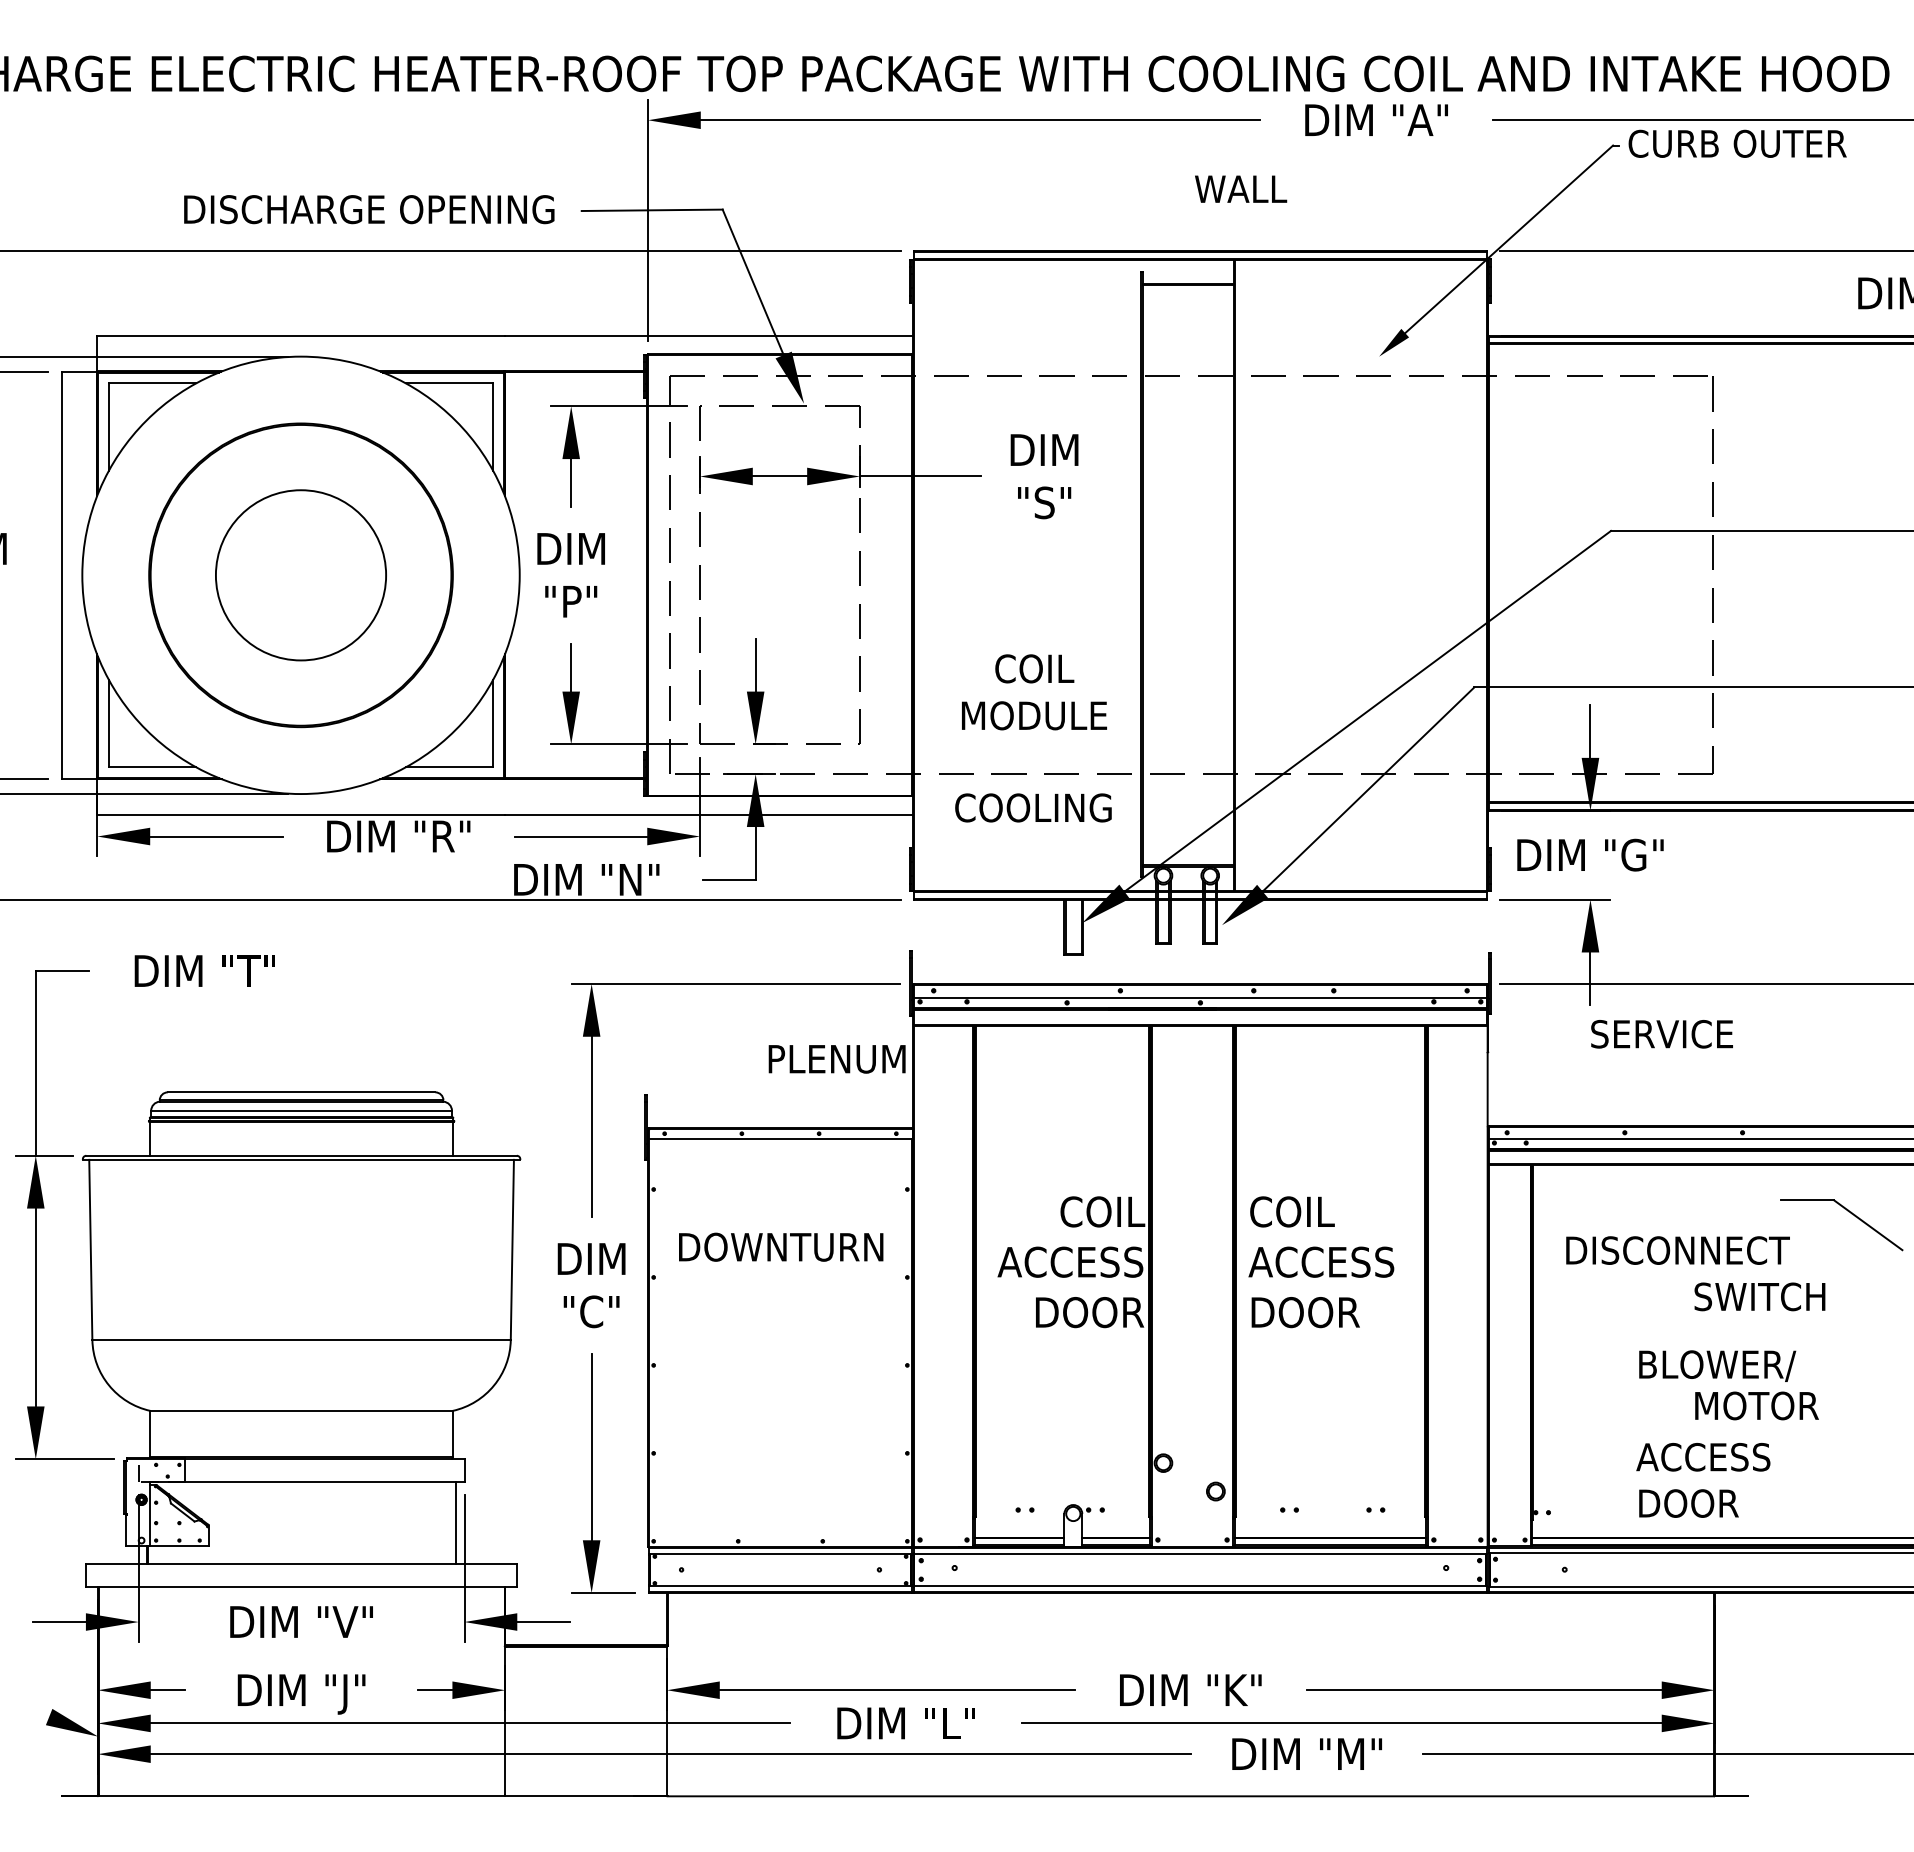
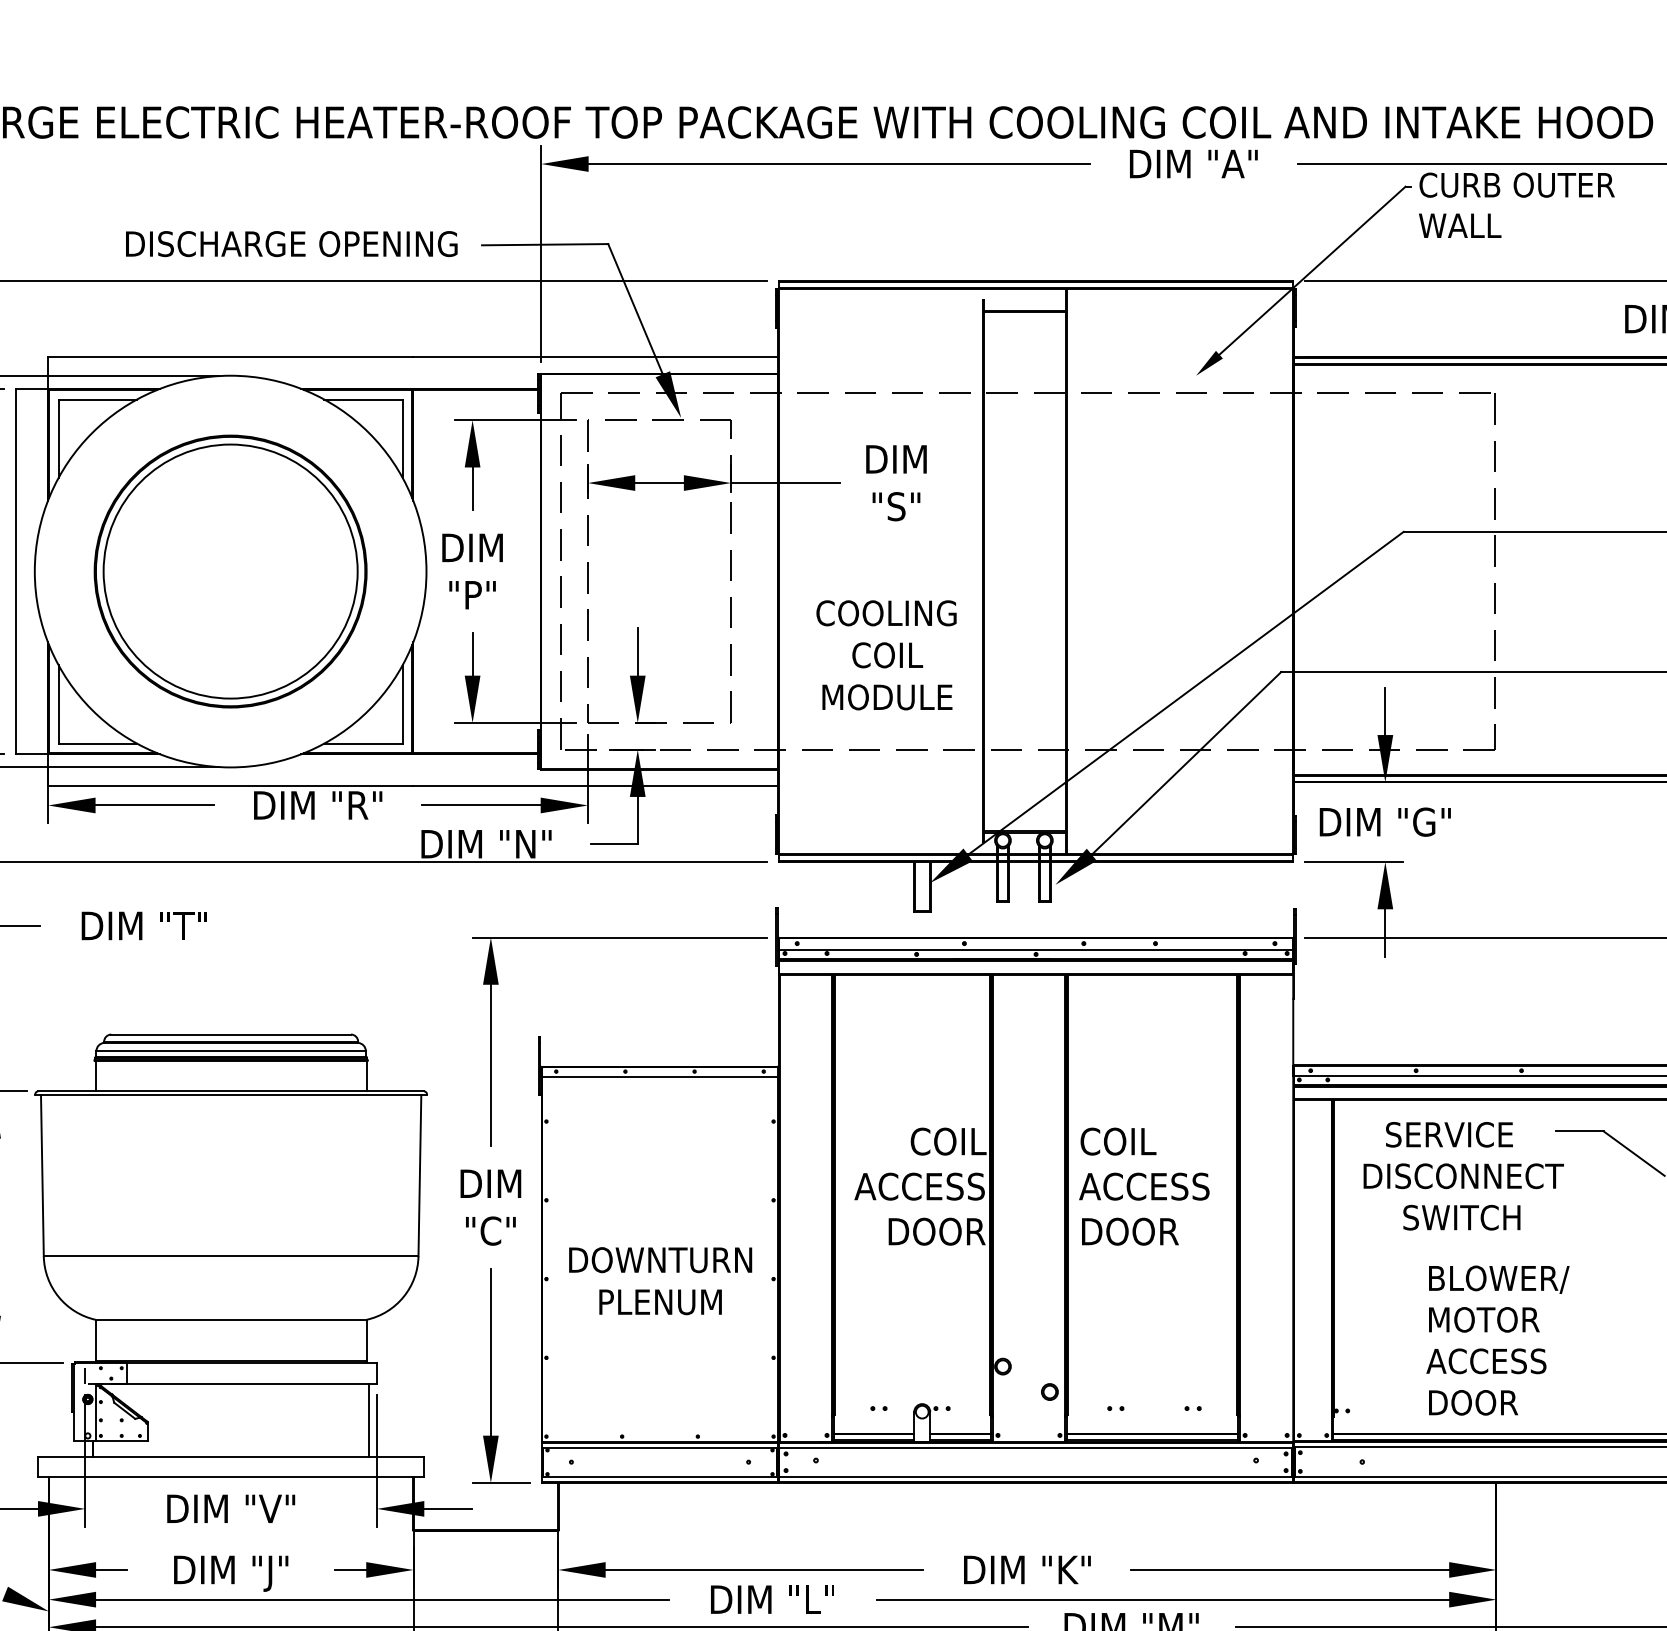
text: (1241, 188) -> (1460, 225), moved
circle: (300, 575) -> (230, 571), size x1.67
text: (1033, 807) -> (886, 612), moved
text: (1661, 1034) -> (1448, 1134), moved
text: (836, 1059) -> (660, 1302), moved
text: (781, 1246) -> (660, 1259), moved
text: (1759, 1296) -> (1461, 1217), moved
text: (1756, 1405) -> (1483, 1319), moved

